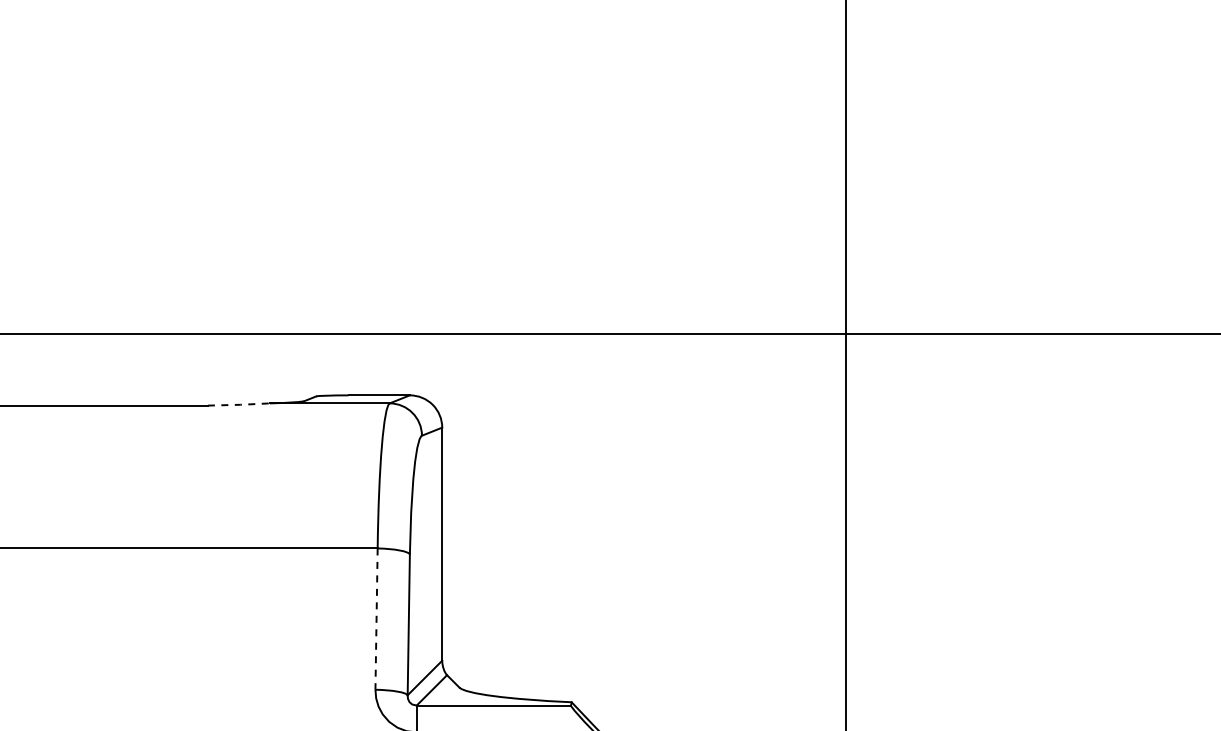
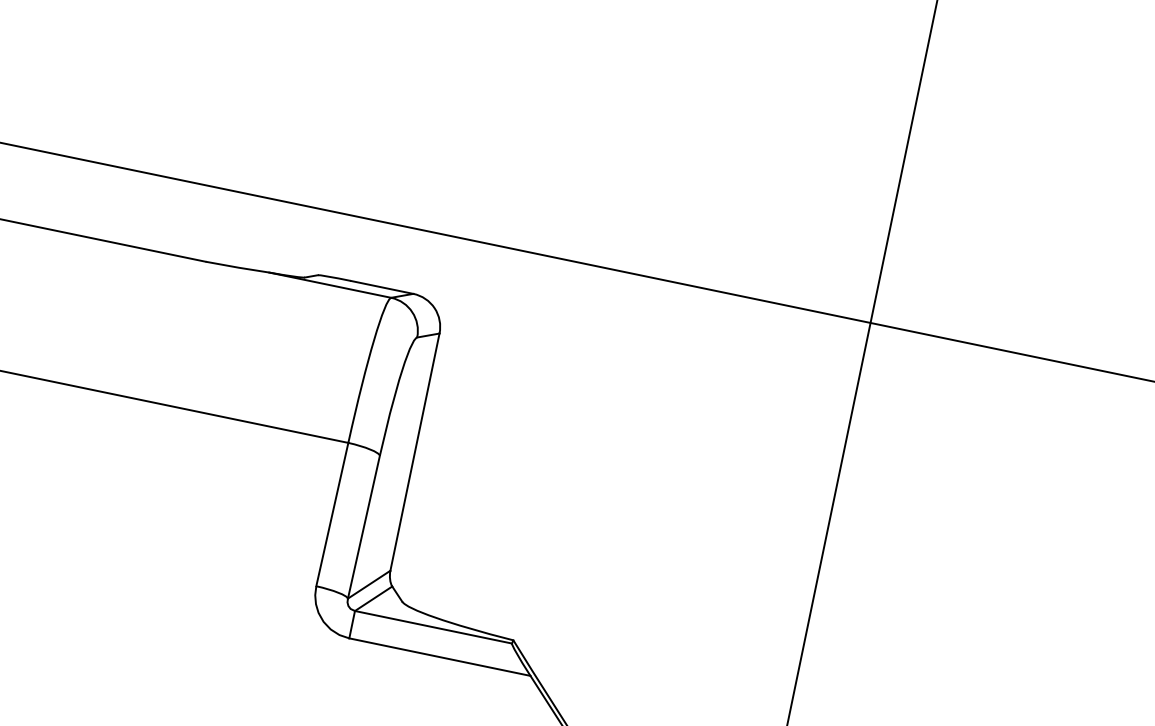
line: (239, 404) -> (238, 267), dashed -> solid
line: (376, 619) -> (332, 514), dashed -> solid

